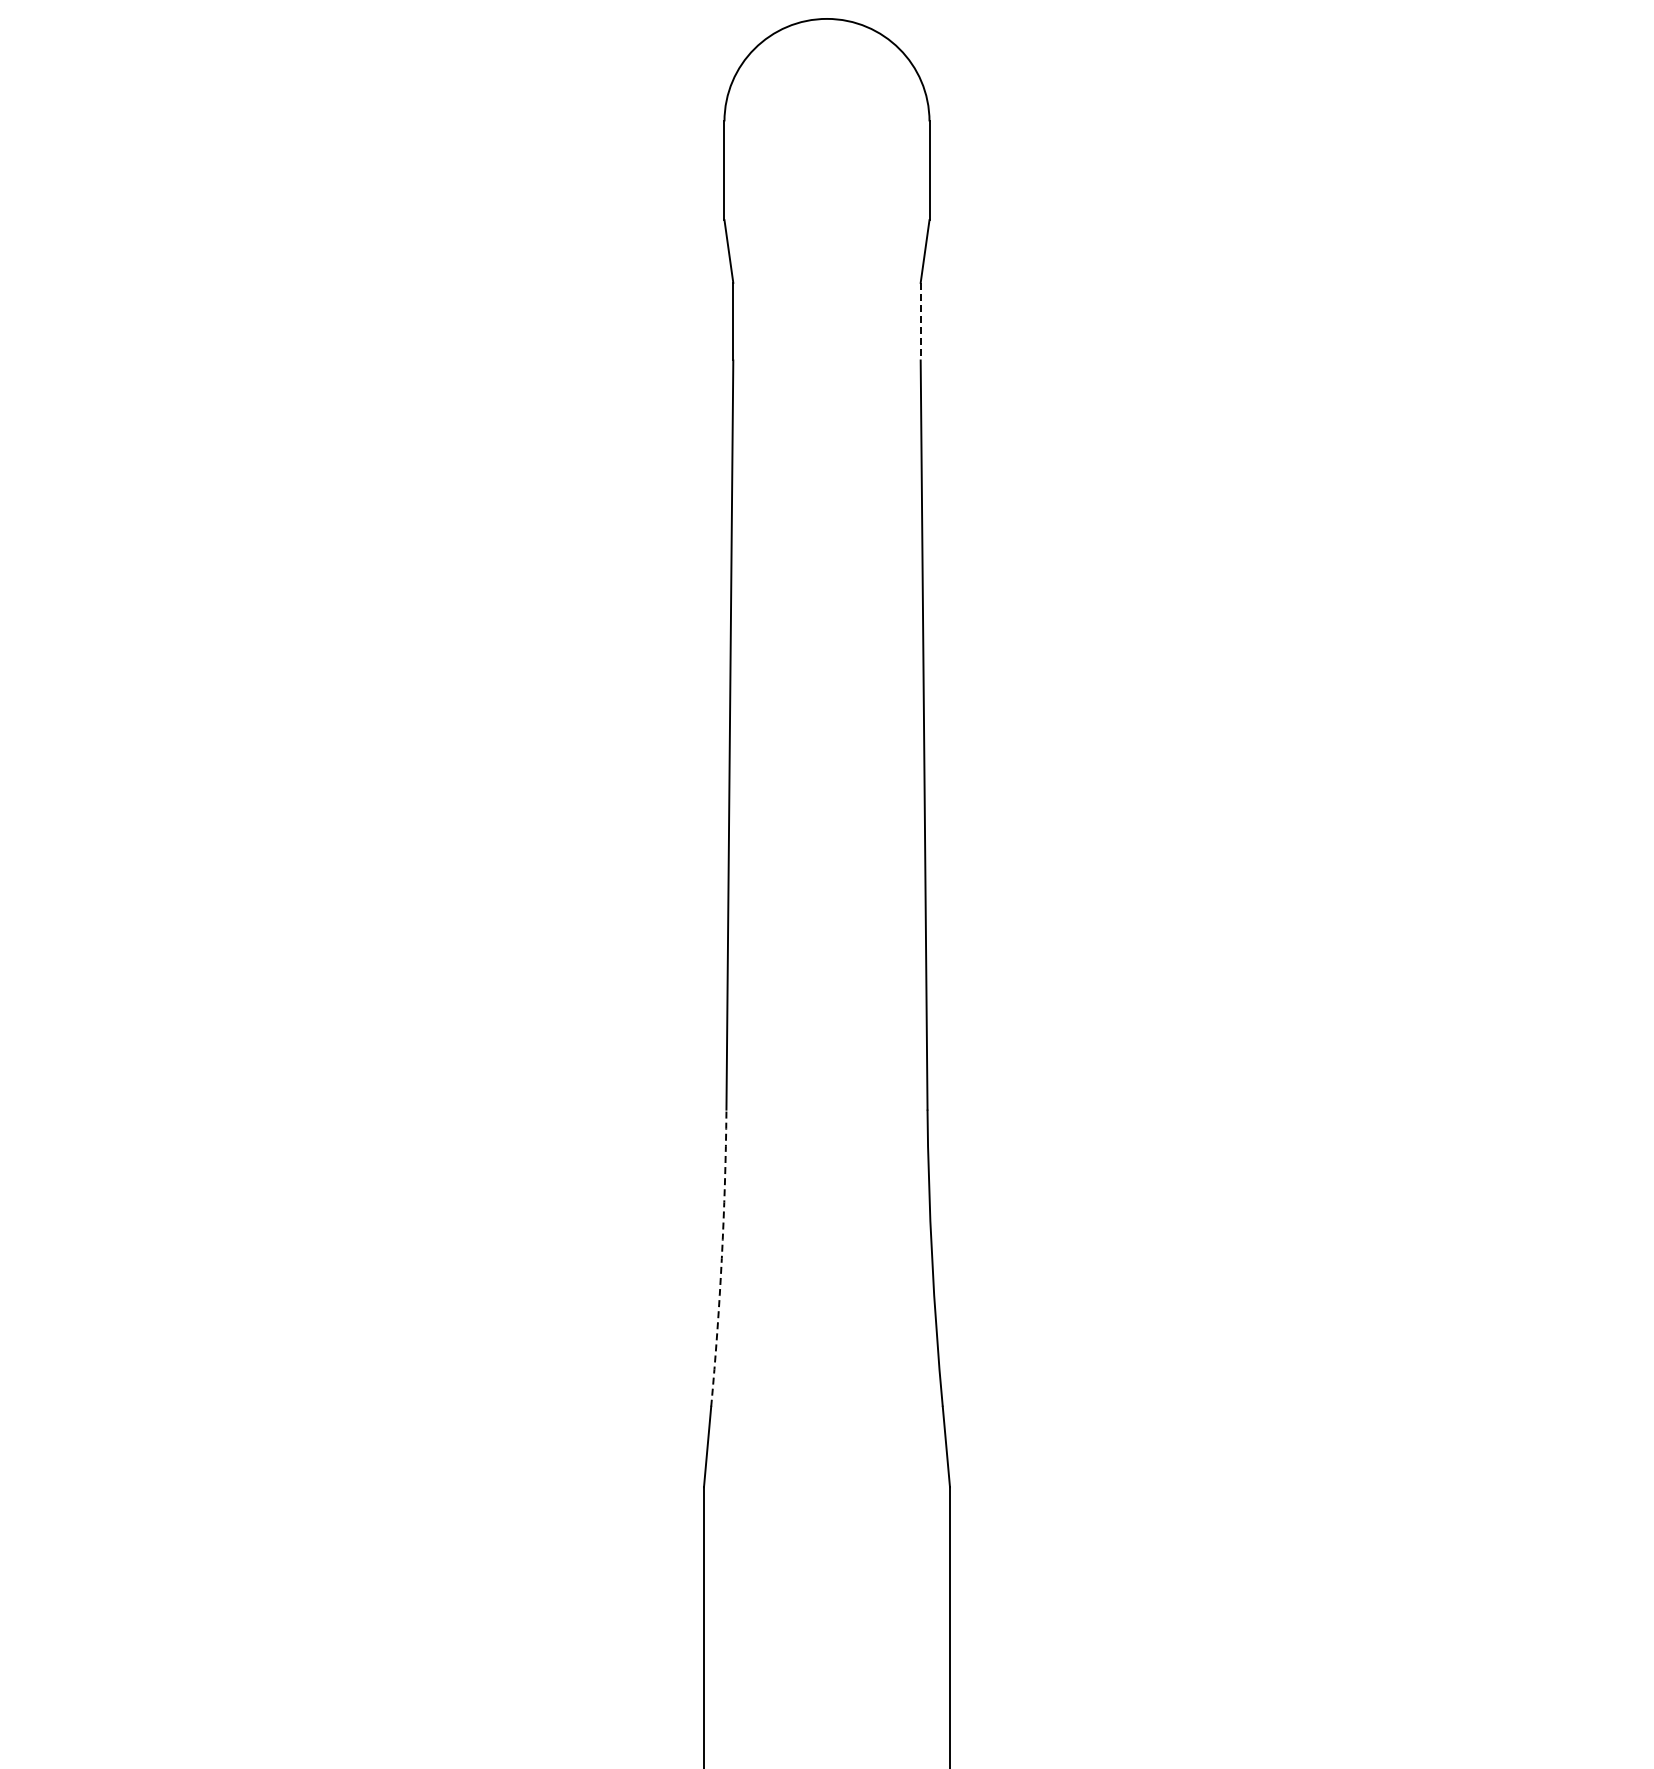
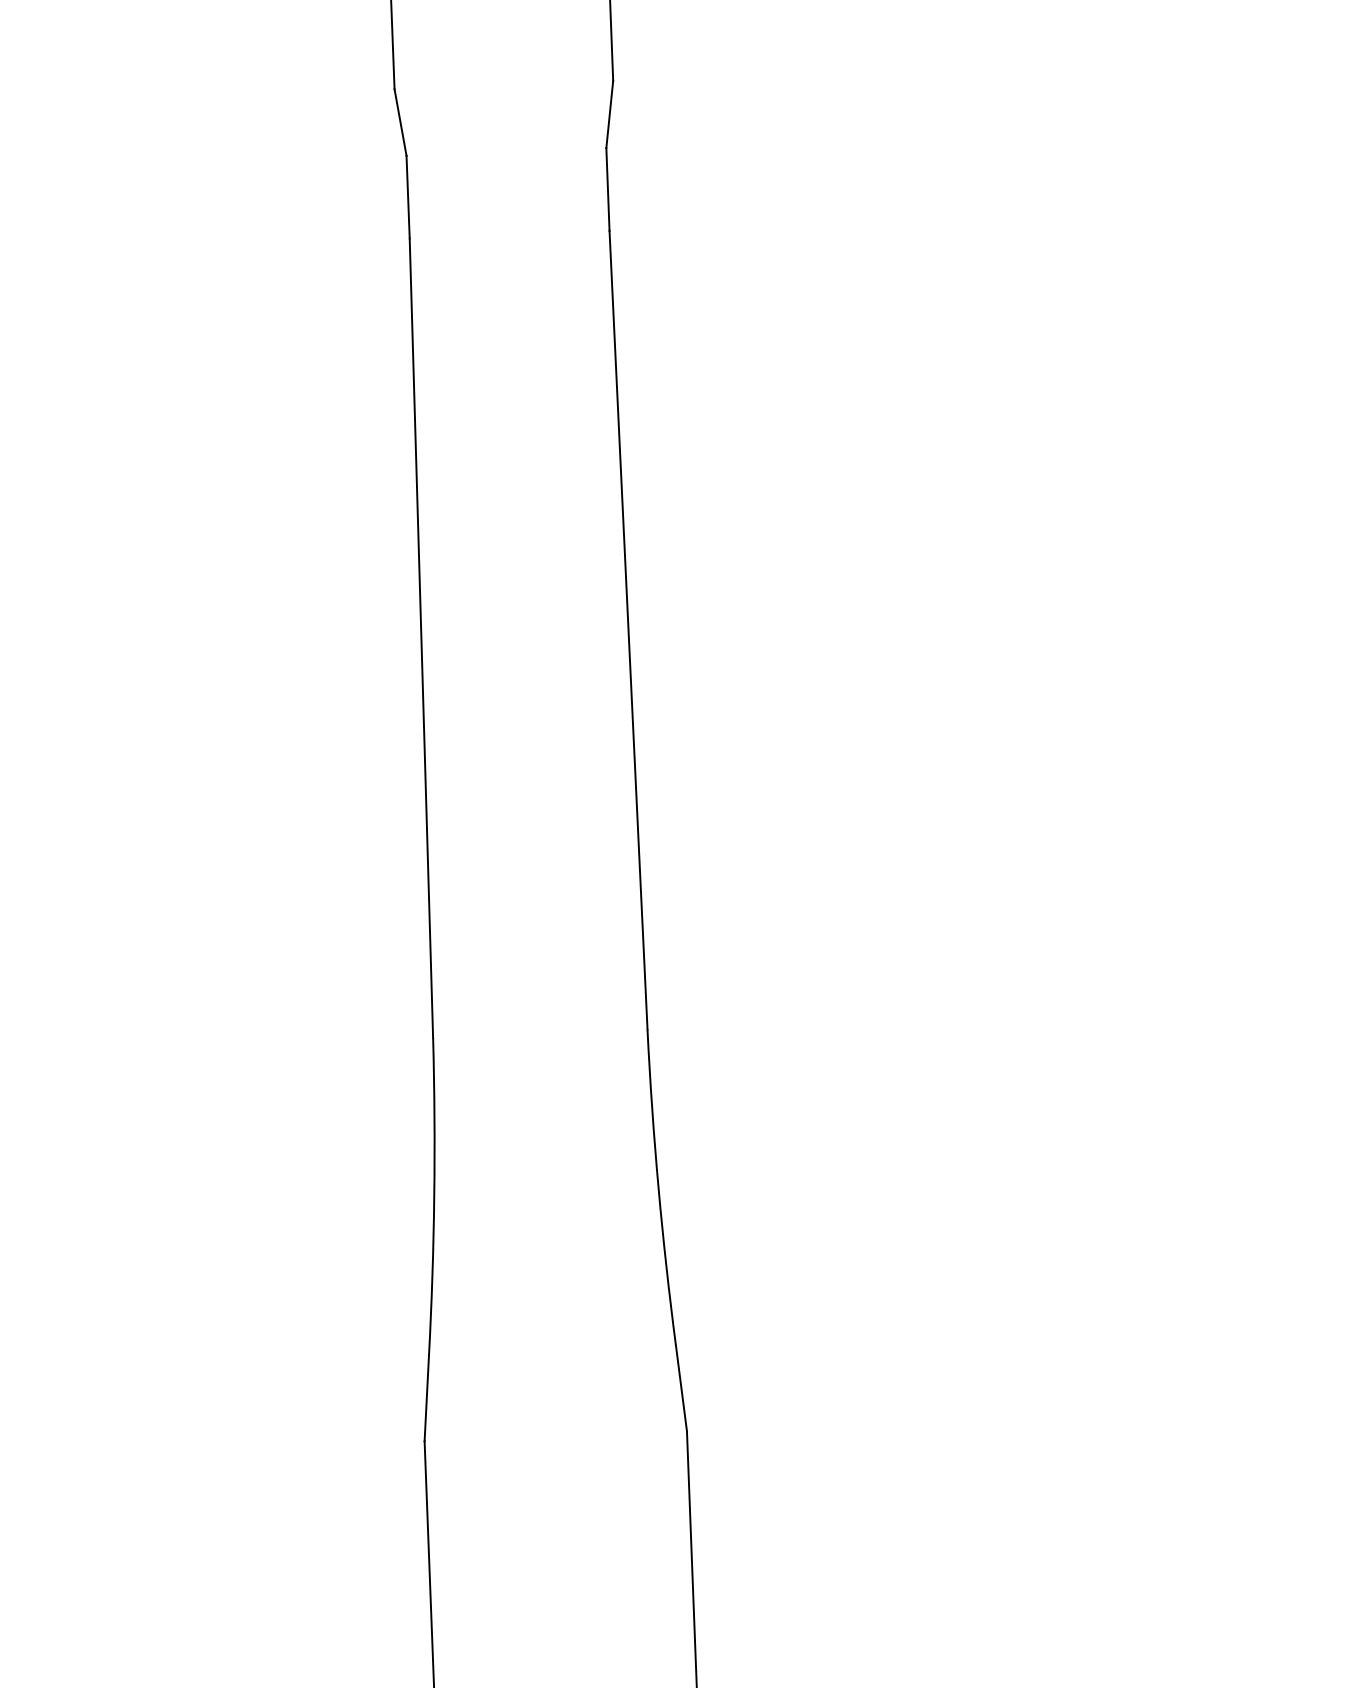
line: (920, 321) -> (607, 189), dashed -> solid
arc: (721, 1258) -> (433, 1196), dashed -> solid

